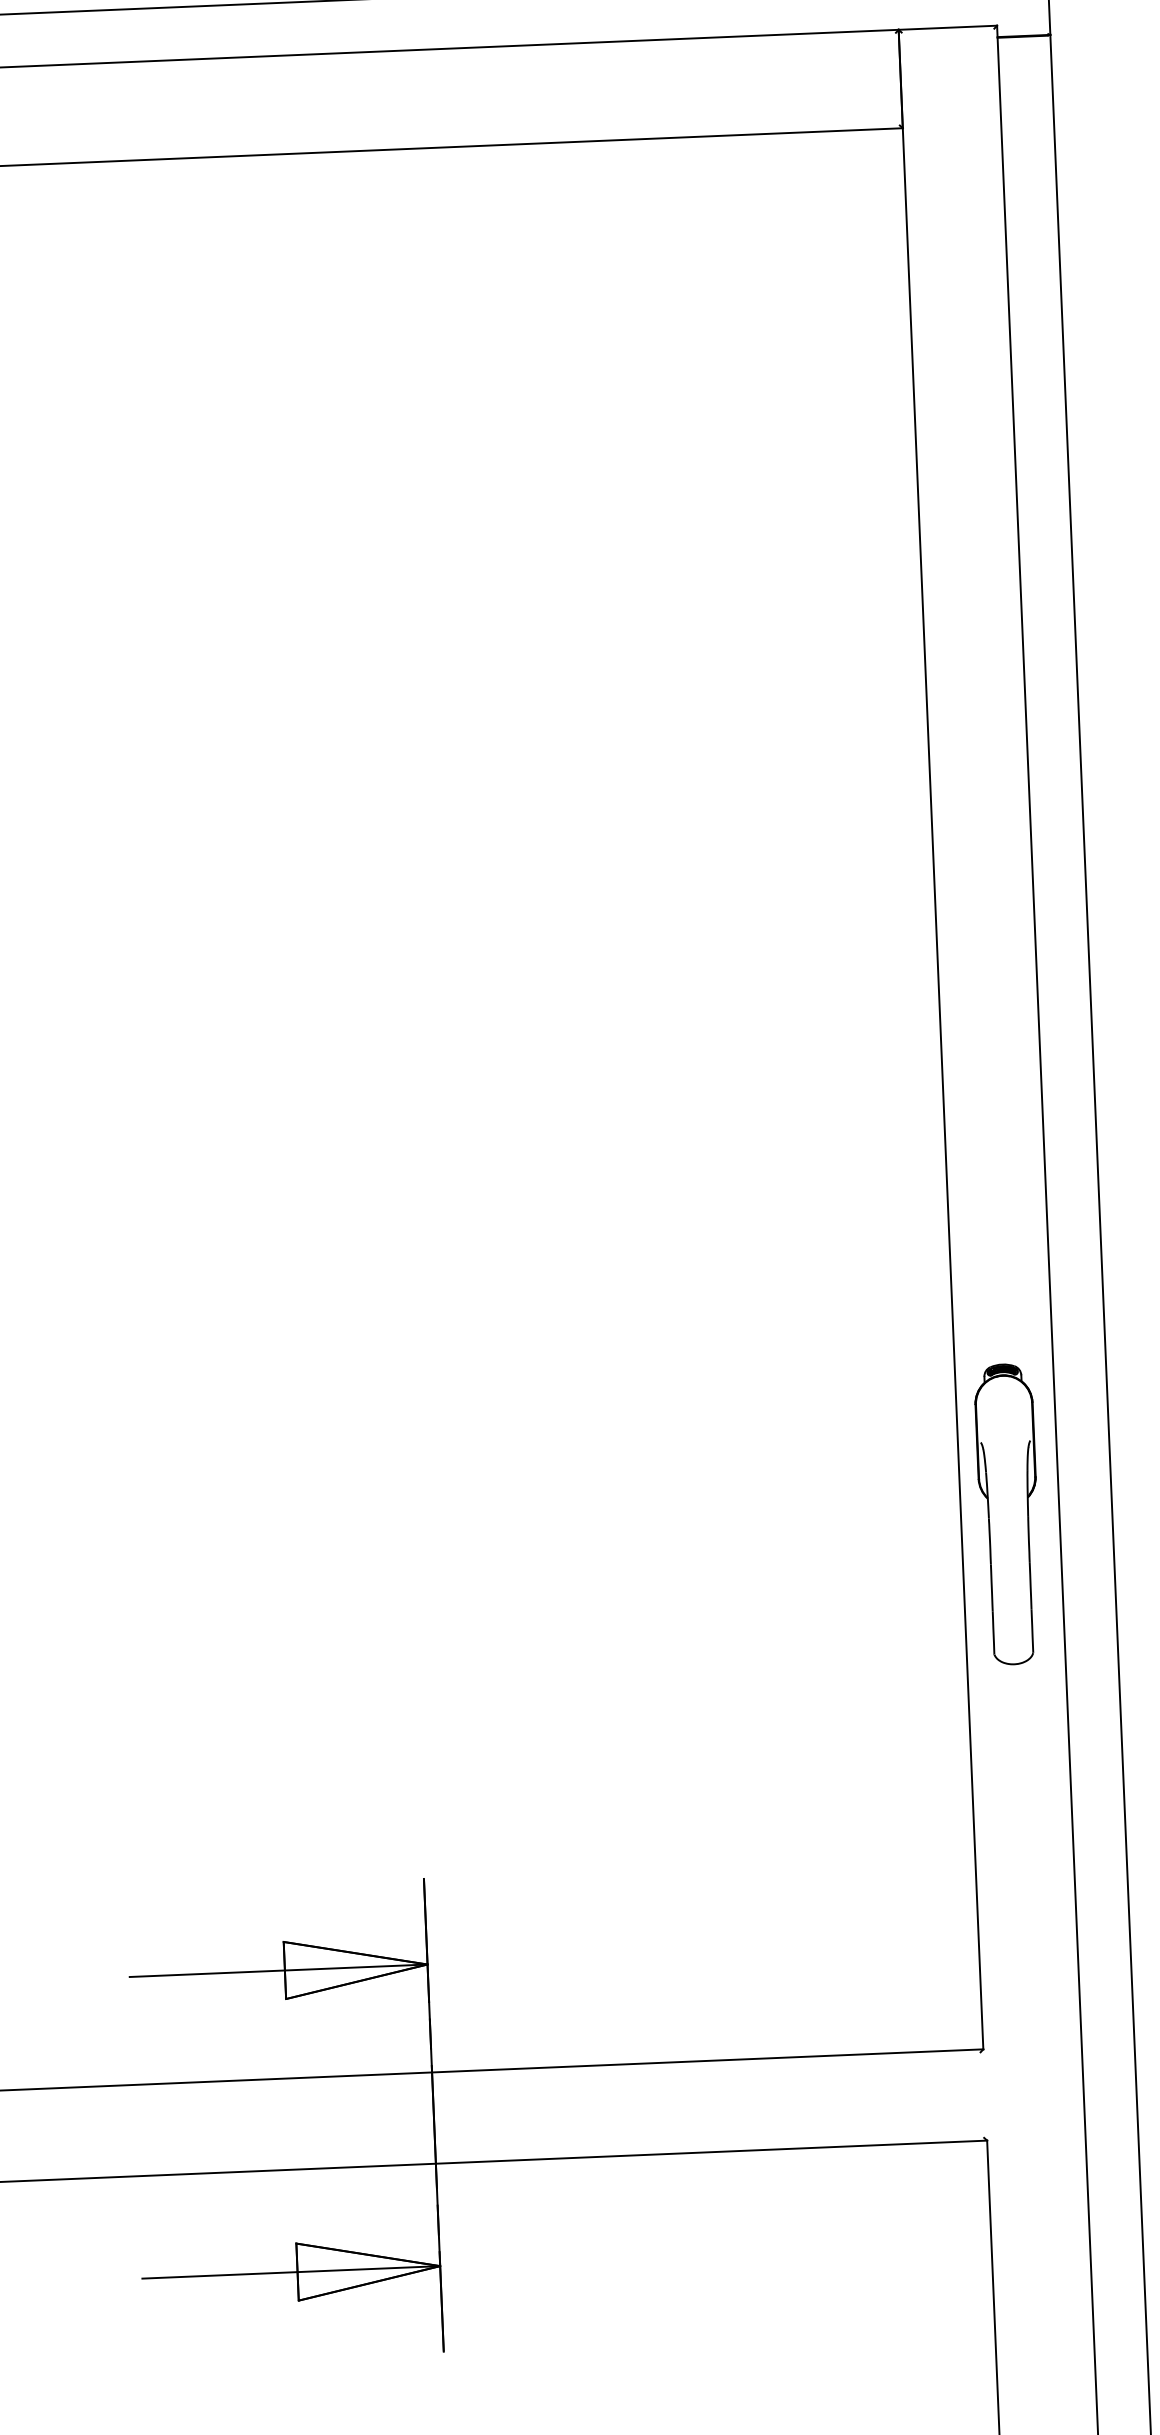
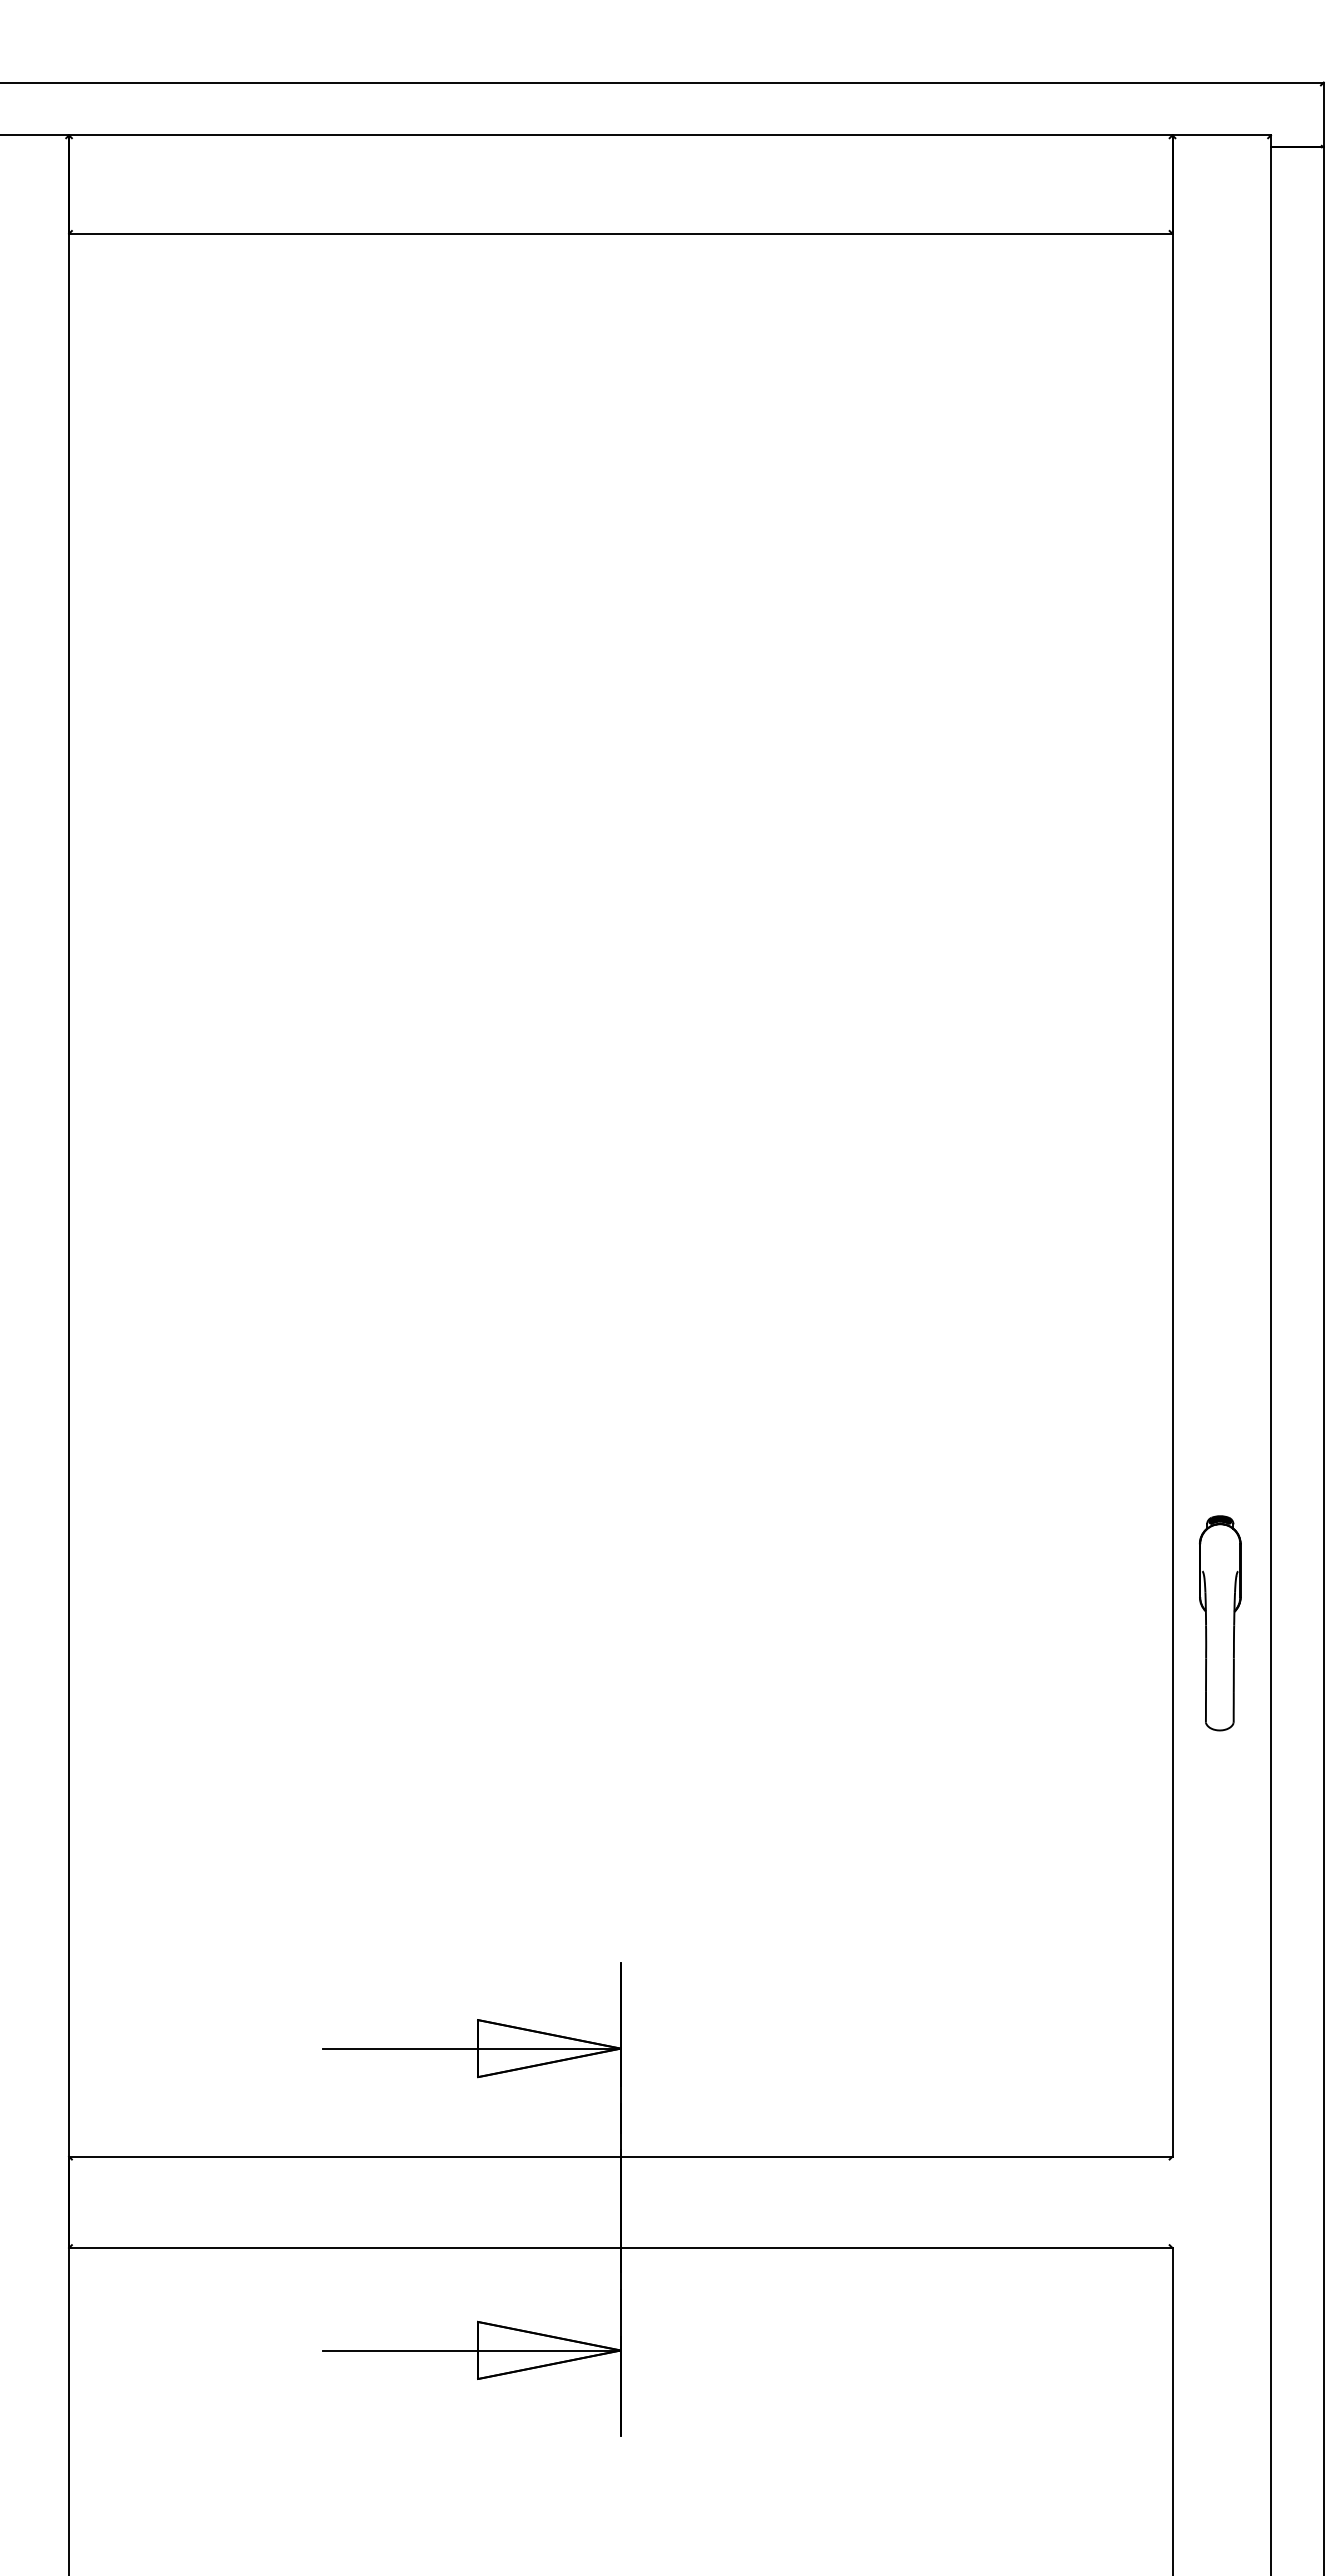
part: (1008, 1514) -> (1220, 1623), size x0.71

